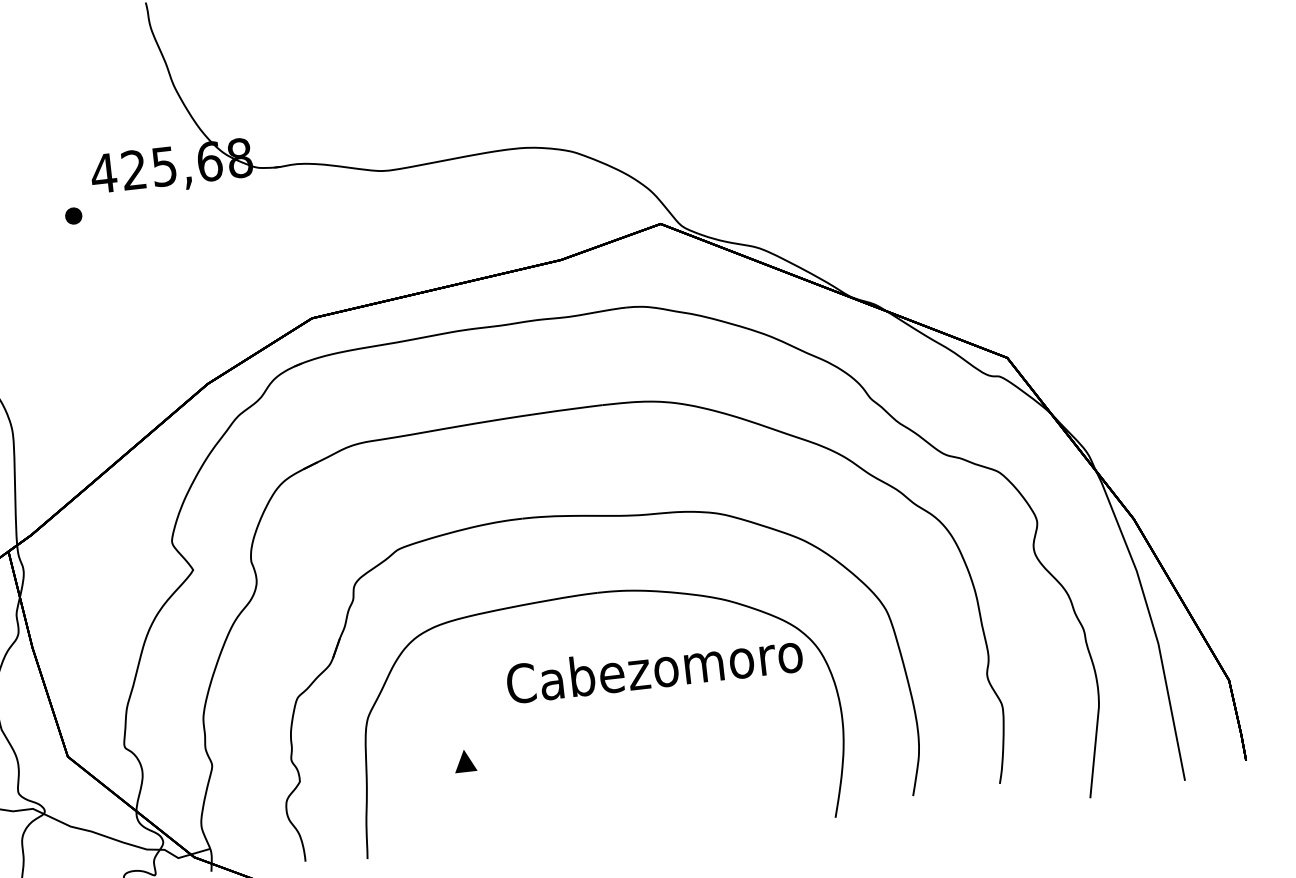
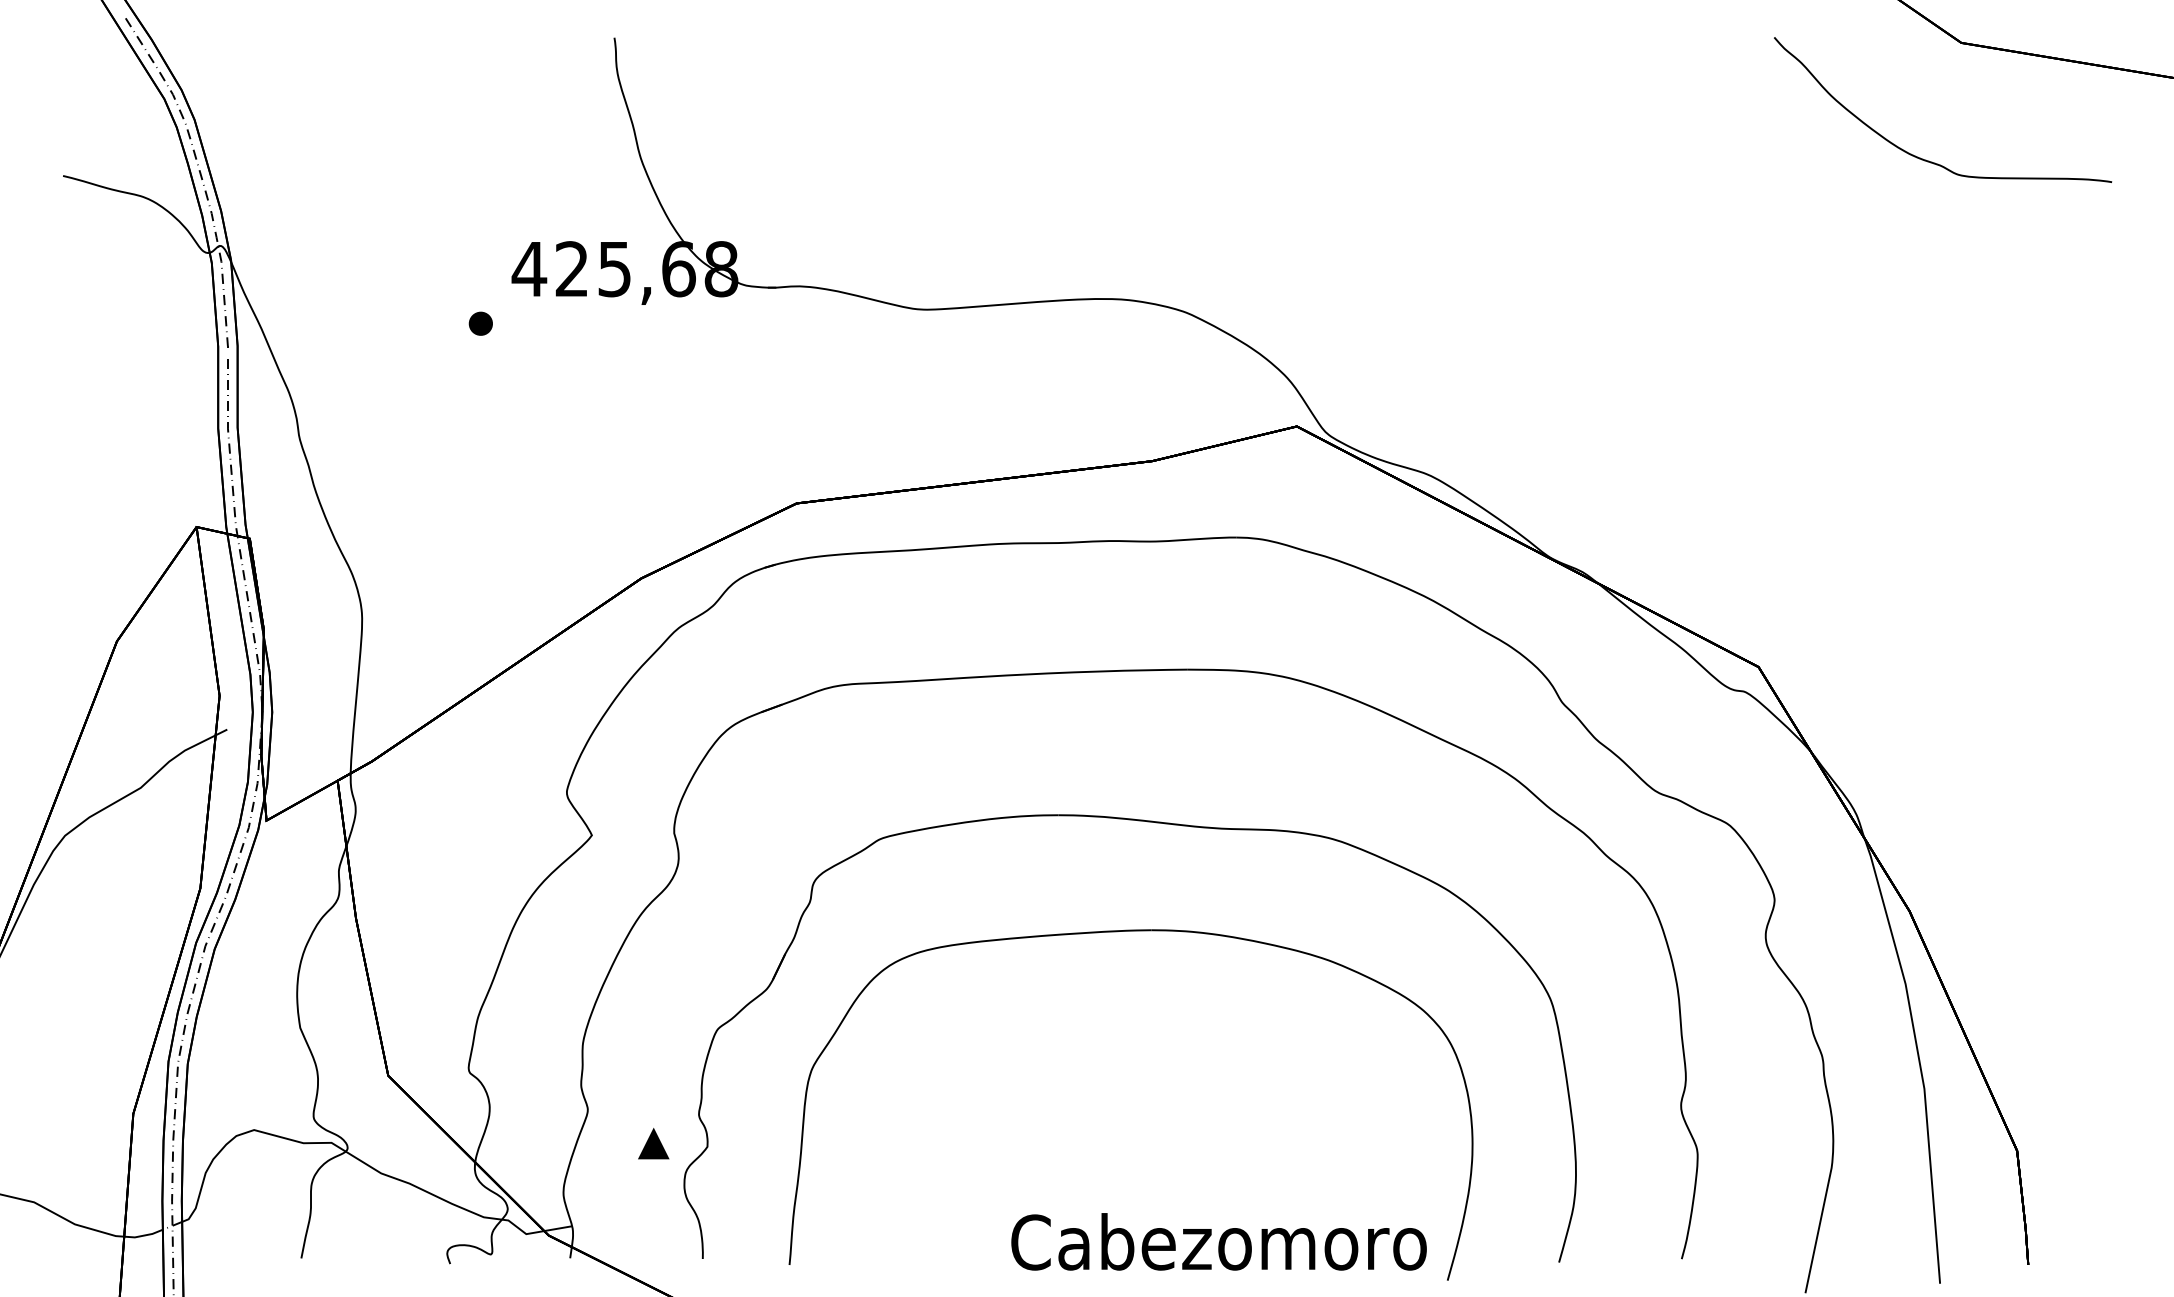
text: (654, 667) -> (1218, 1241), moved
part: (464, 760) -> (653, 1143), moved

